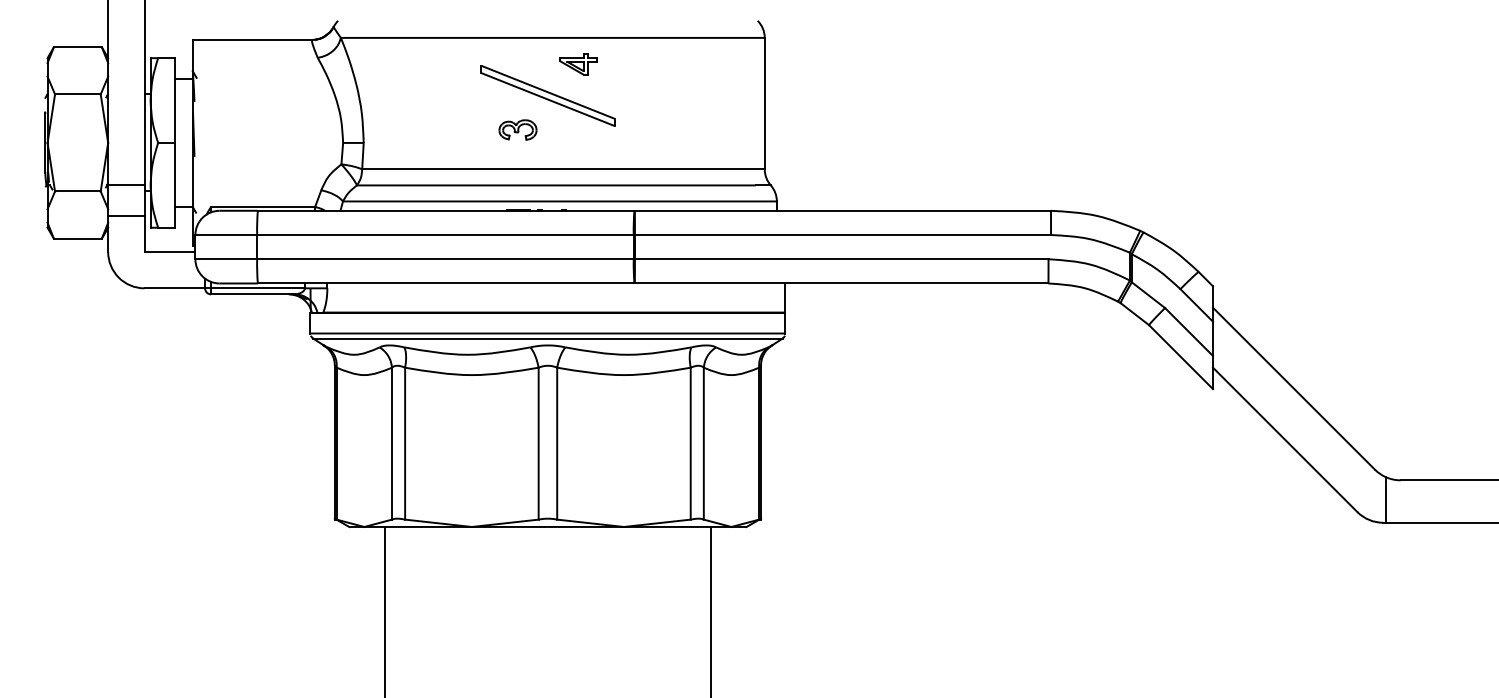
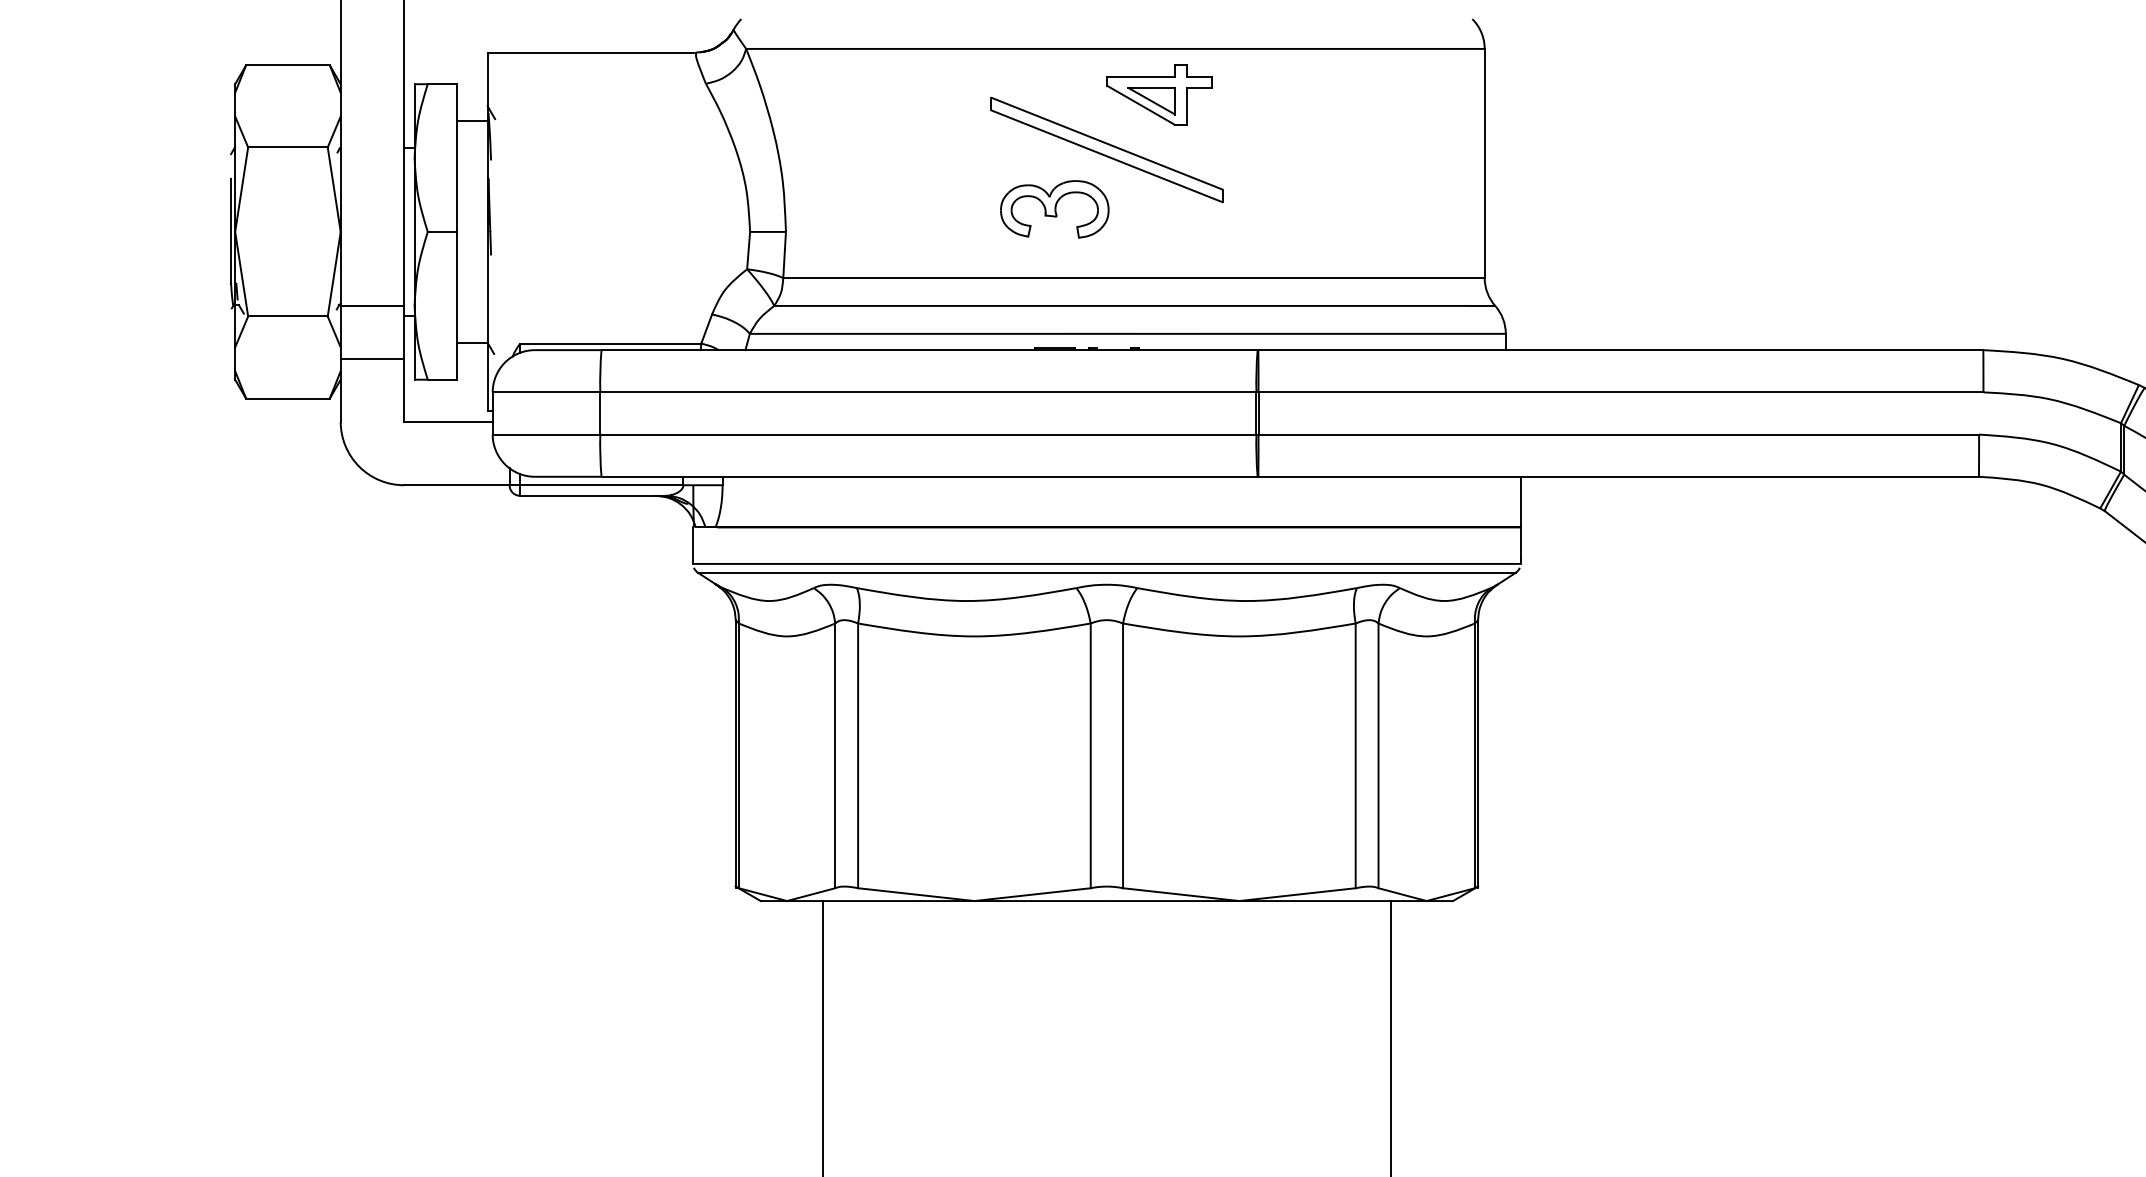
part: (578, 64) -> (1160, 95), size x1.67
part: (517, 129) -> (1053, 208), size x1.67

